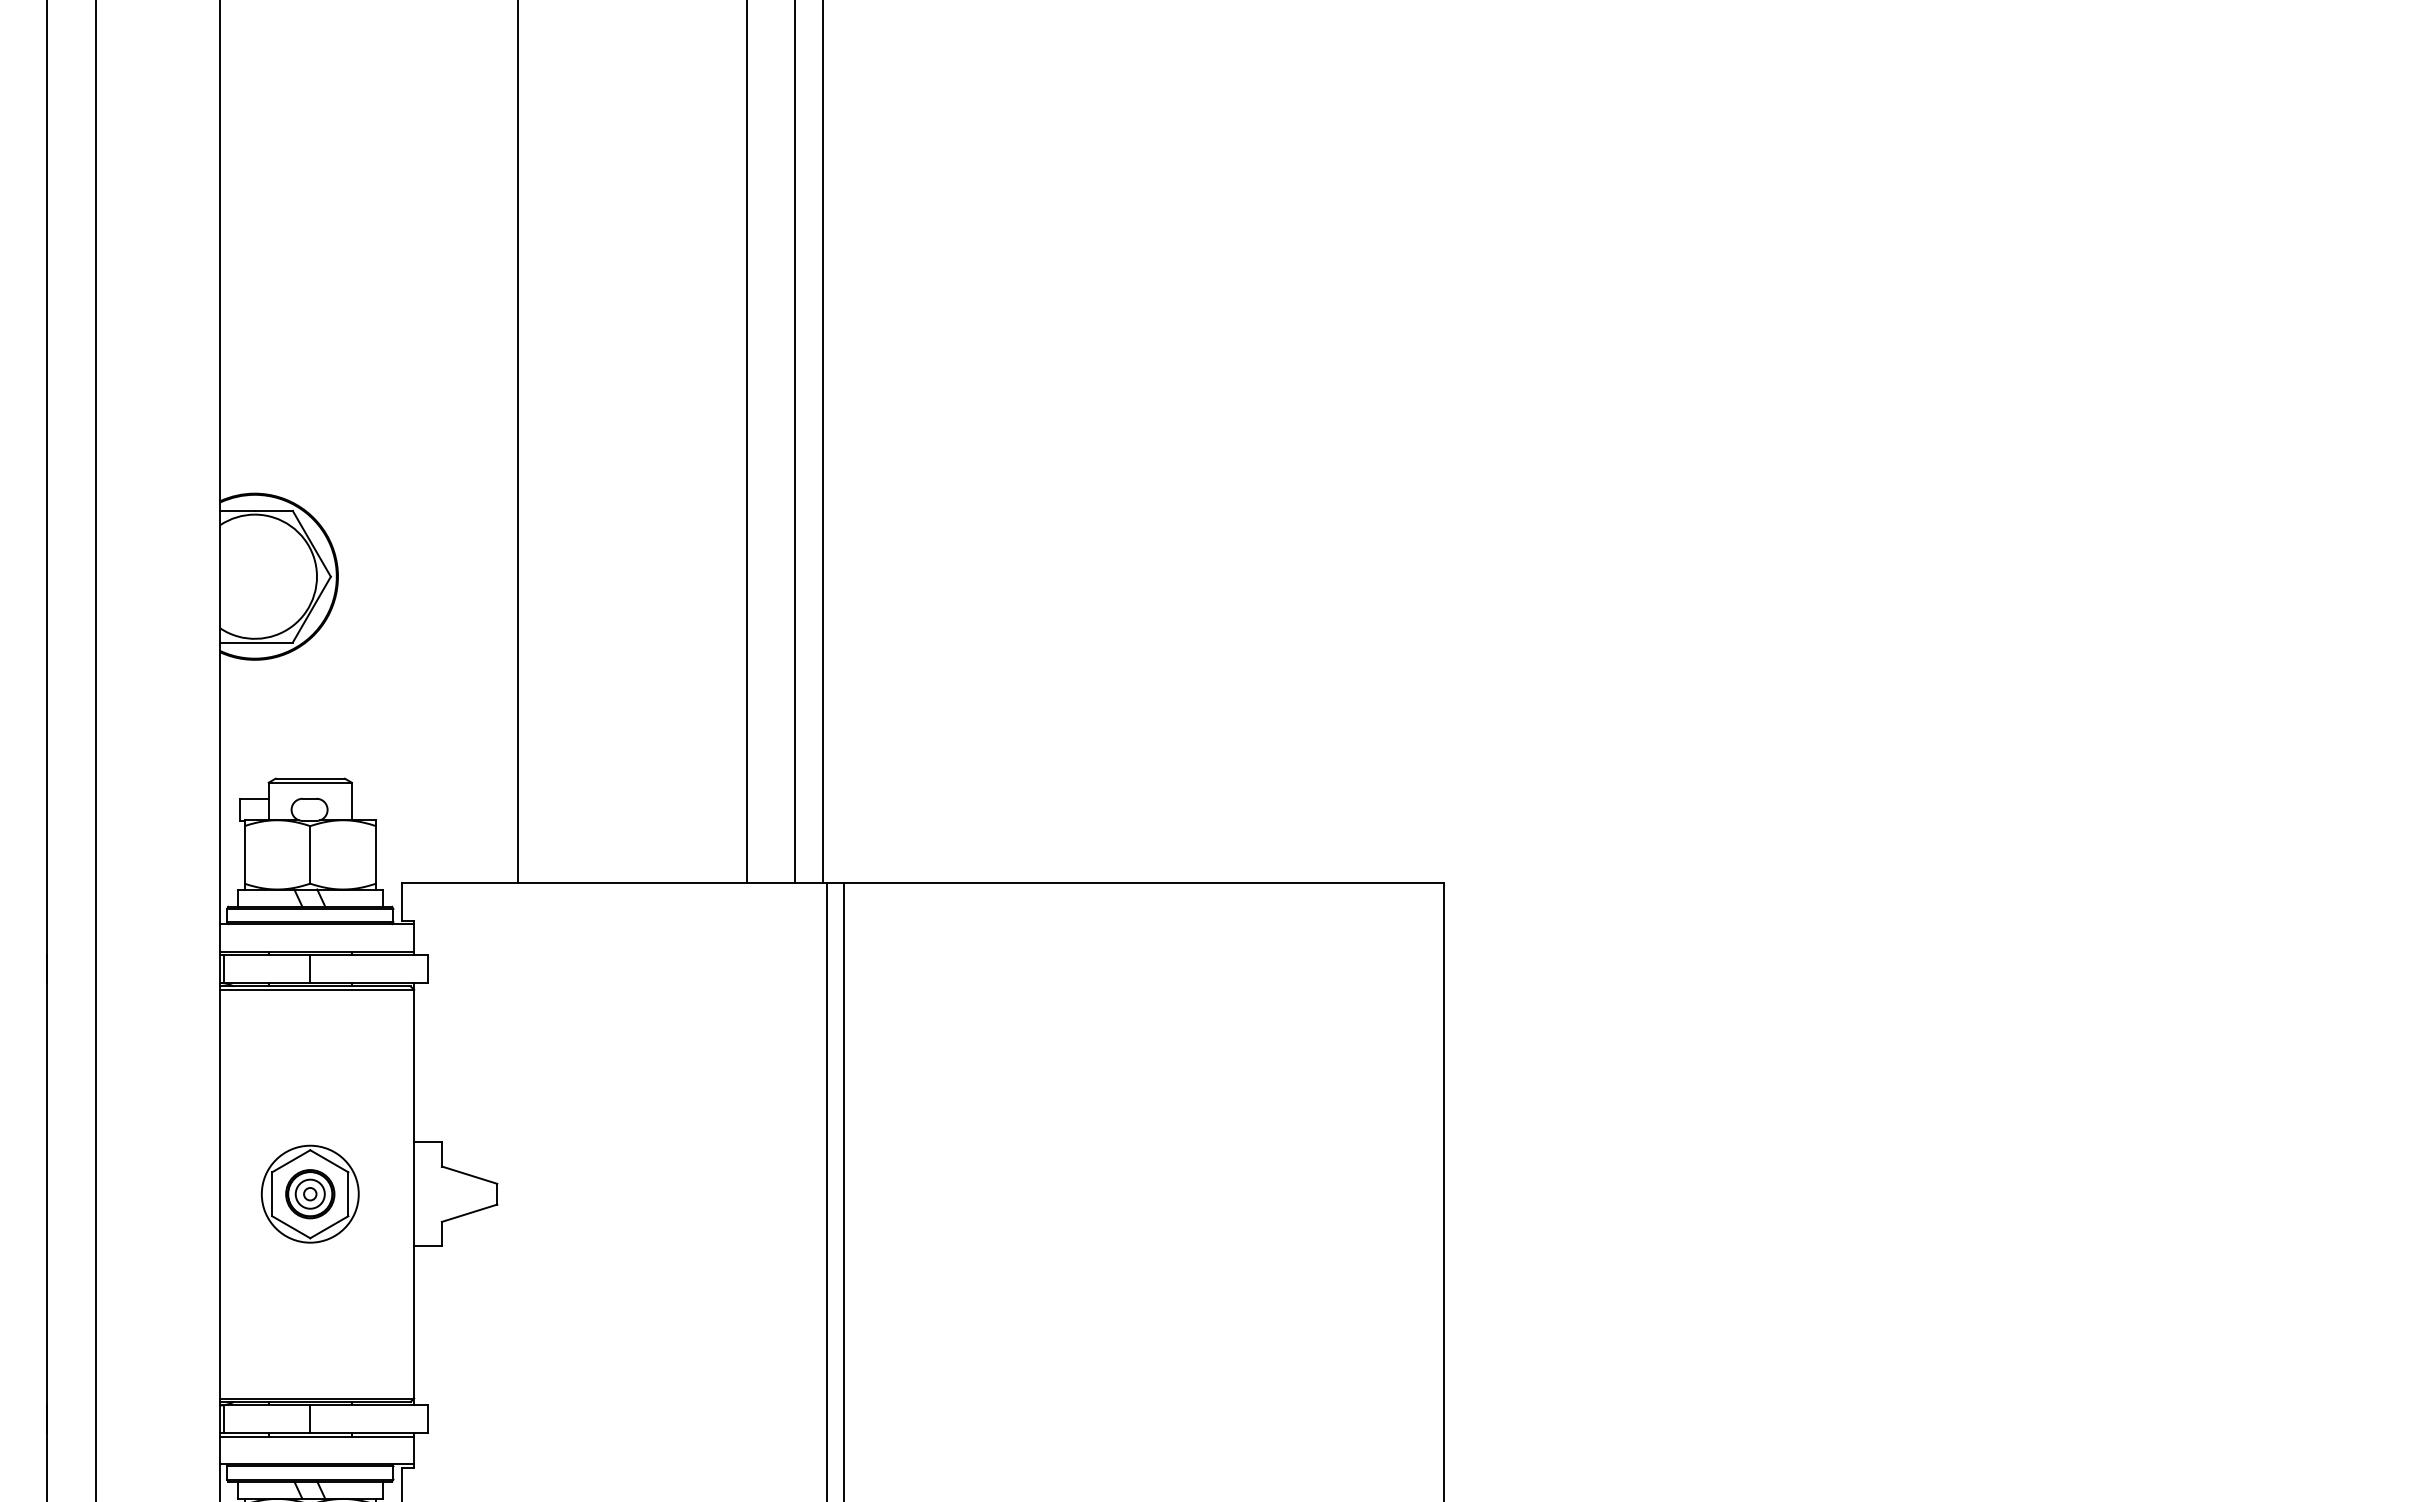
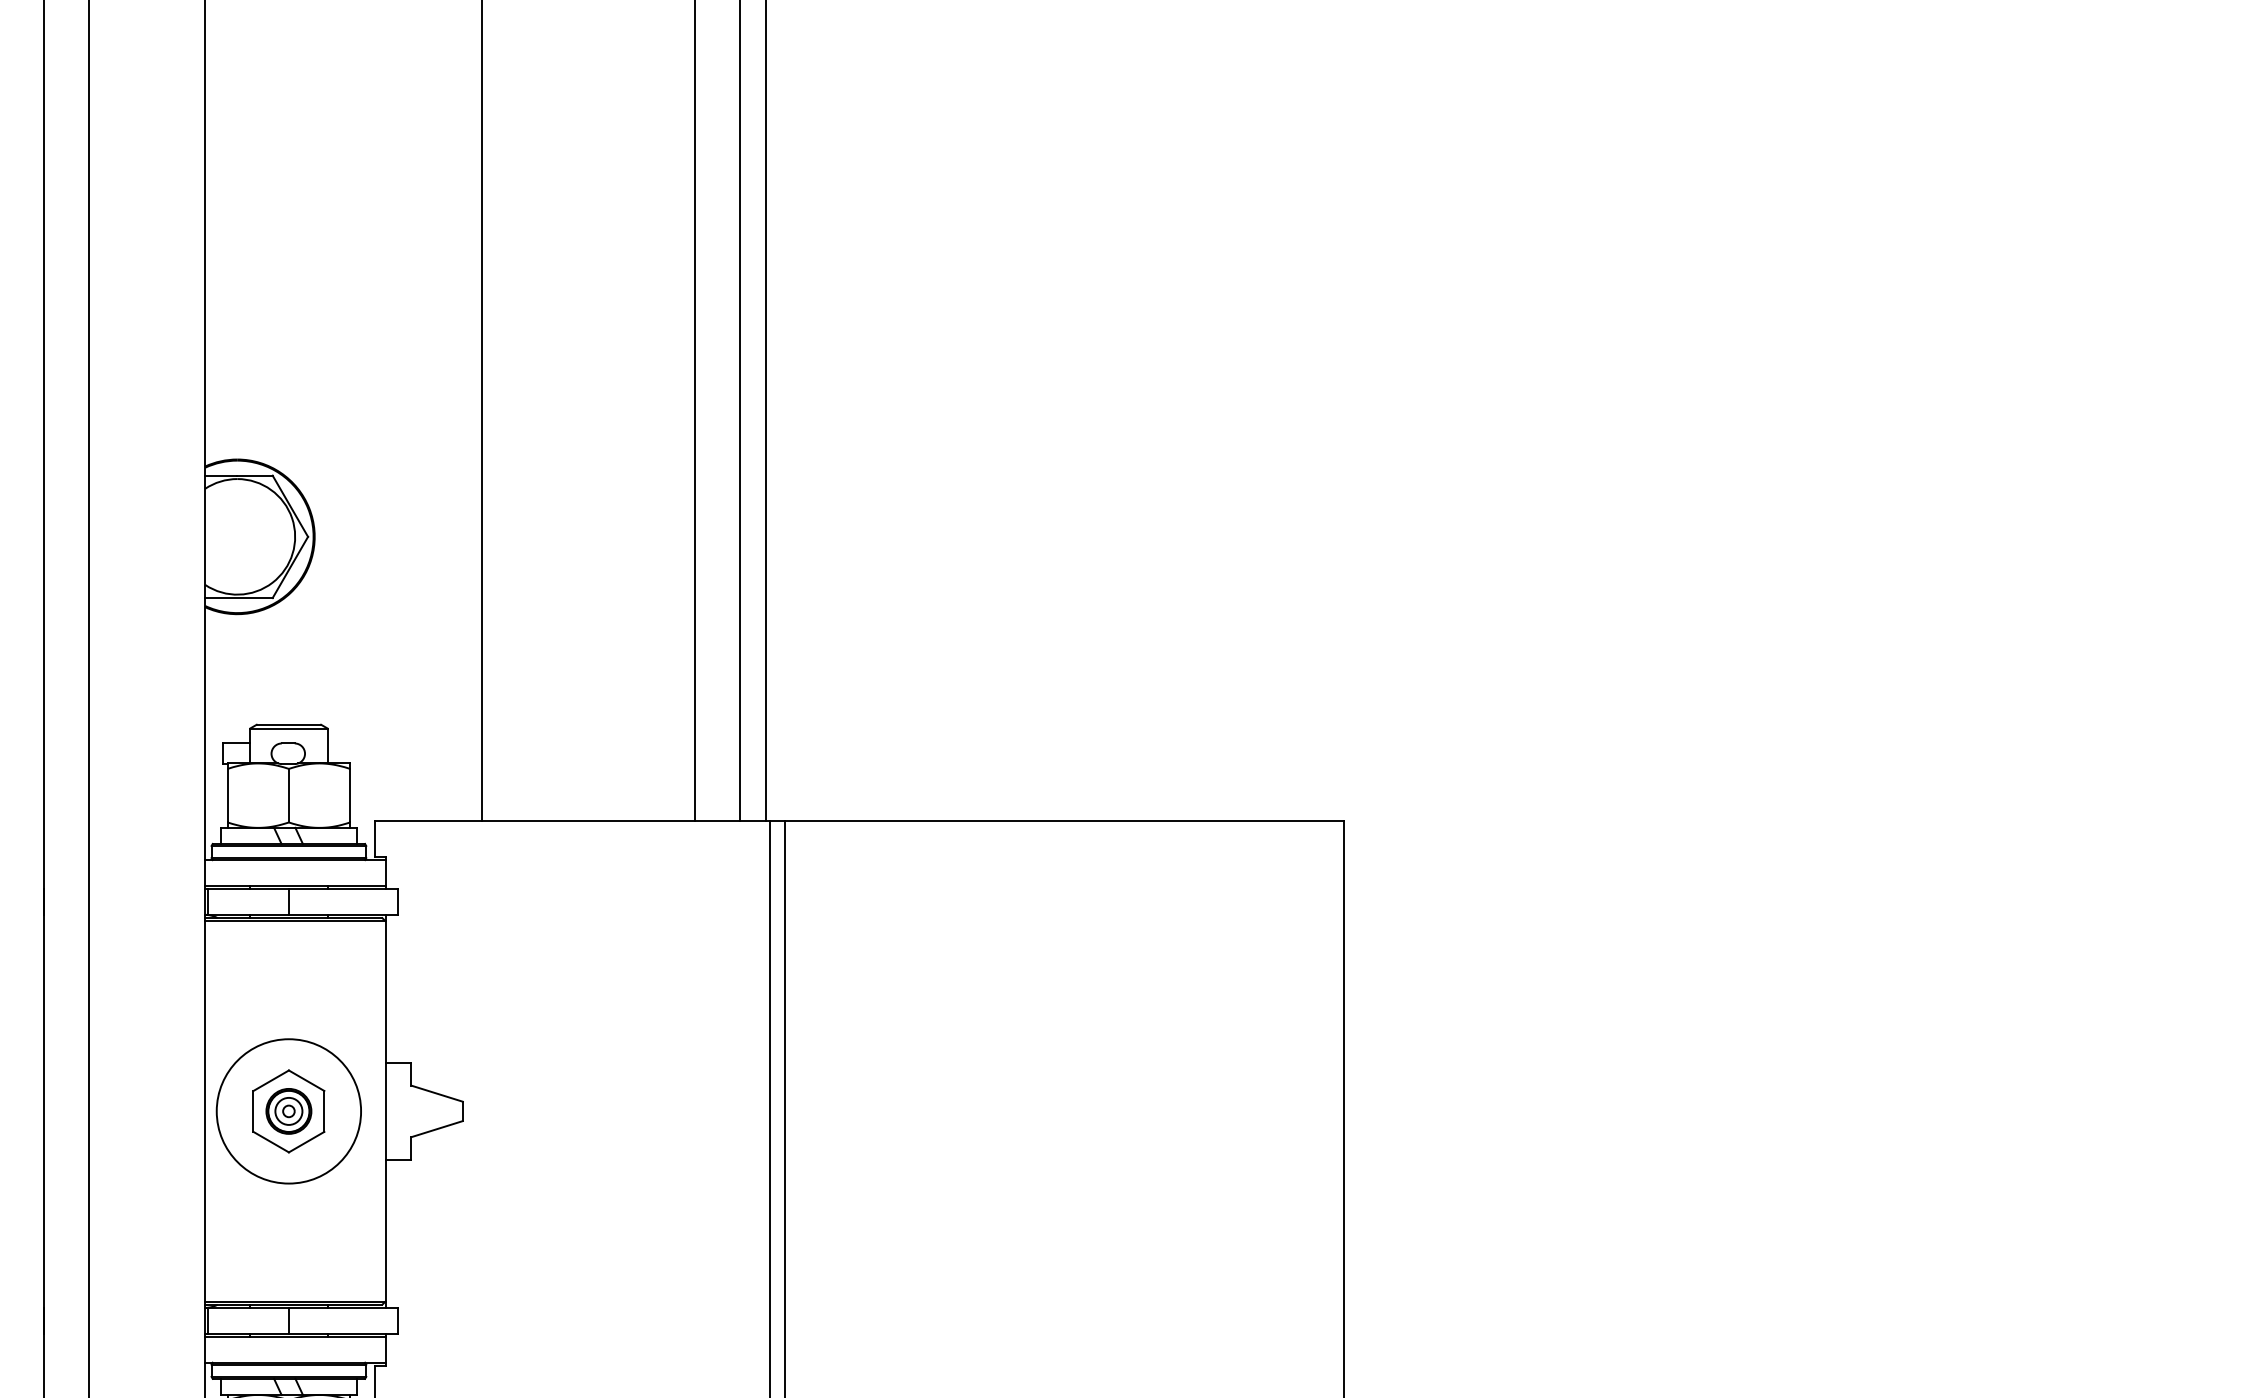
circle: (309, 1193) -> (288, 1110), size x1.6

